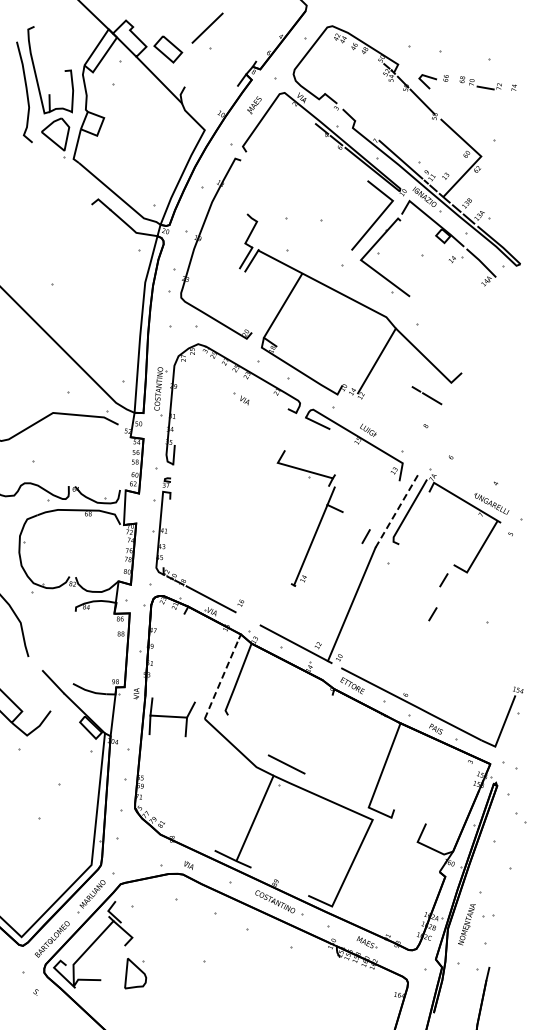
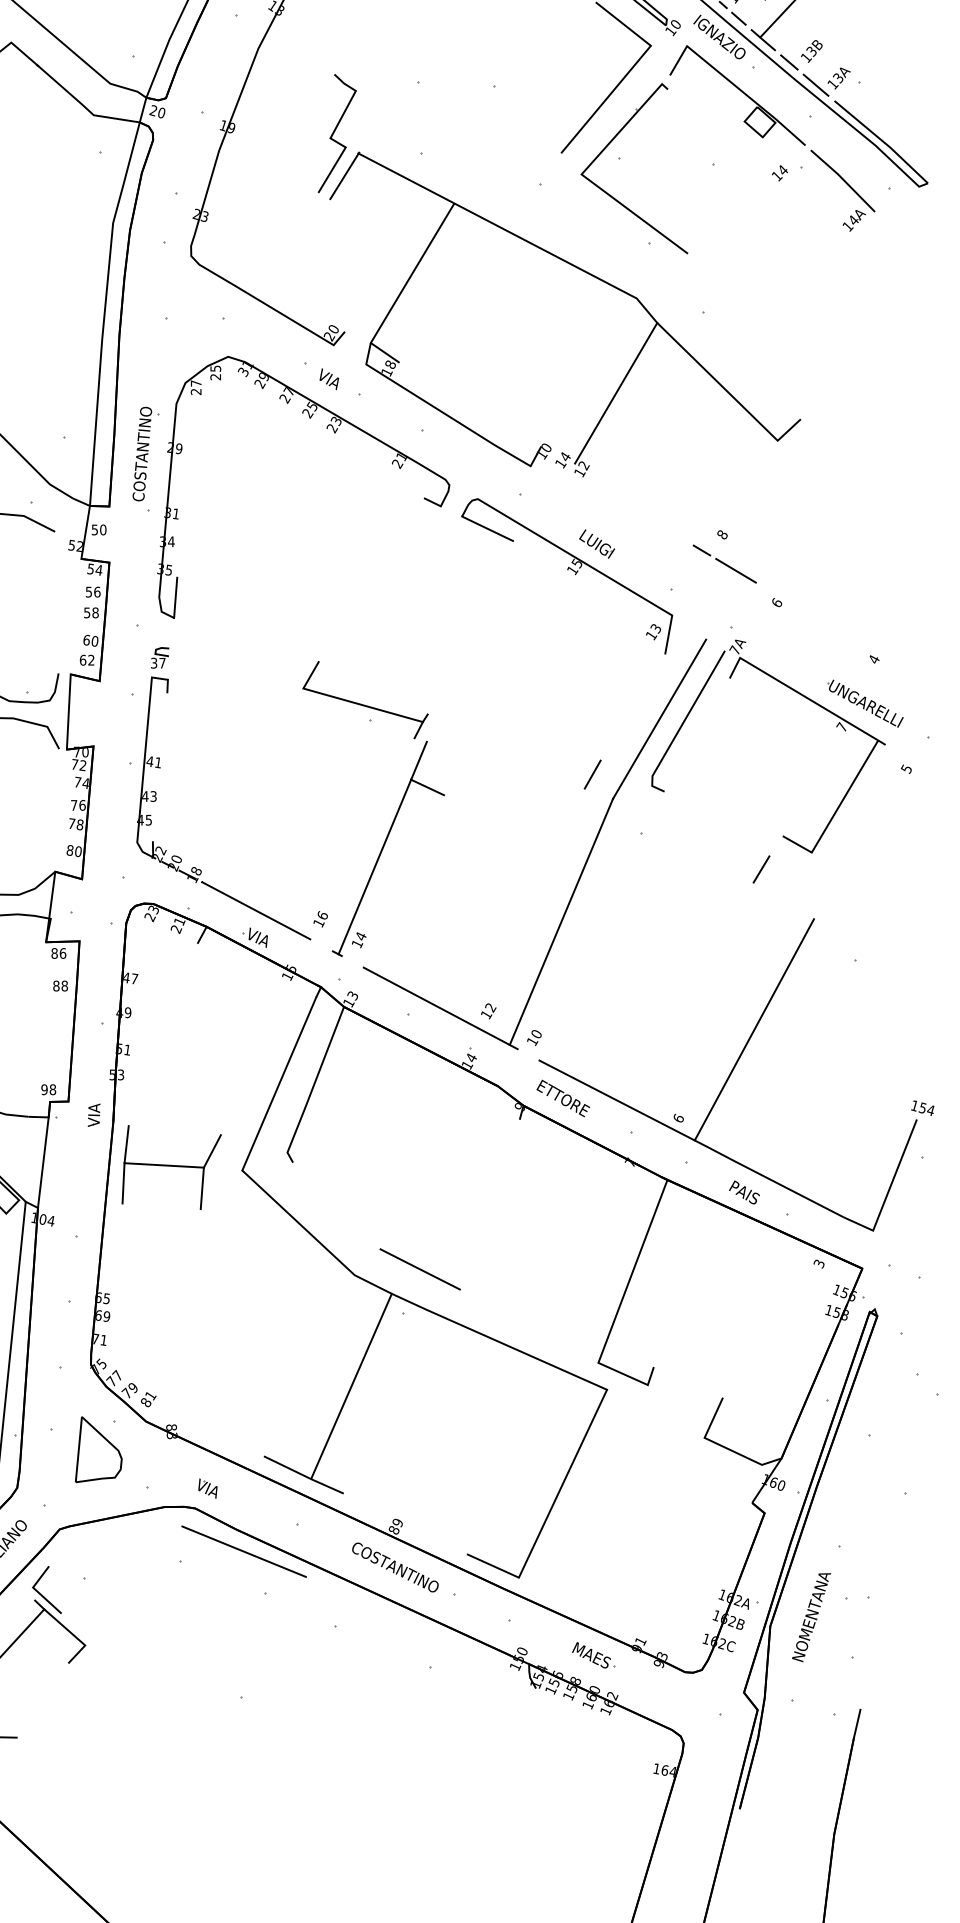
line: (426, 395) -> (723, 563), moved
part: (241, 398) -> (322, 374), moved
line: (397, 510) -> (660, 717), dashed -> solid
part: (318, 523) -> (391, 820), moved
line: (432, 614) -> (736, 943), removed
line: (440, 654) -> (754, 1030), added
line: (221, 678) -> (278, 1082), dashed -> solid
line: (205, 894) -> (243, 1551), added
part: (135, 973) -> (98, 1449), moved

